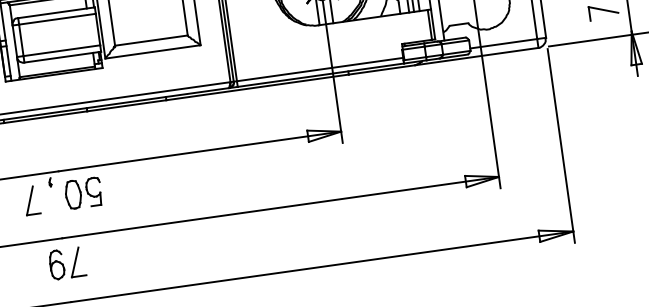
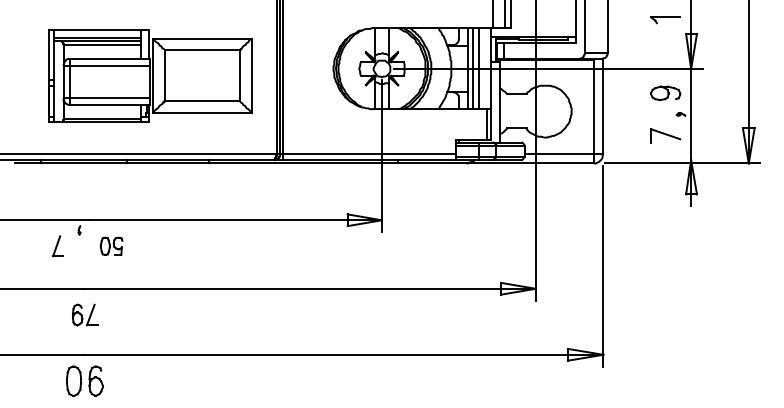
part: (83, 193) -> (111, 246), size x0.6
part: (31, 201) -> (57, 246), size x0.7
part: (66, 263) -> (84, 314), size x0.7

